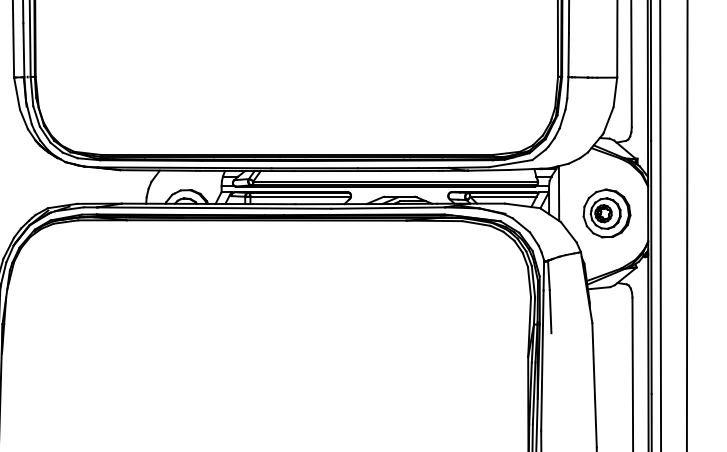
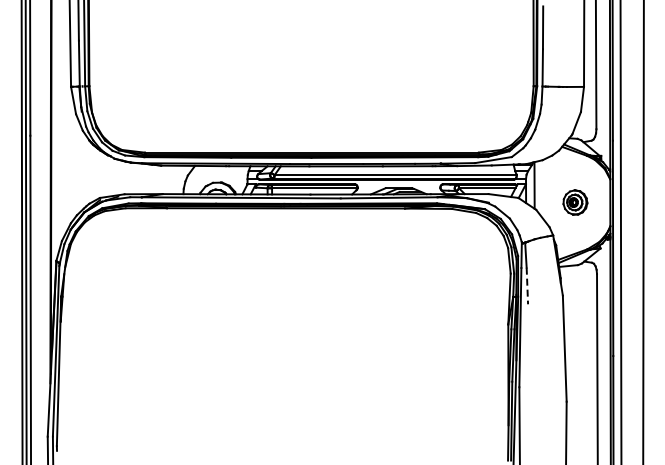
part: (607, 213) -> (575, 202), size x0.6
line: (550, 312) -> (527, 286), solid -> dashed

